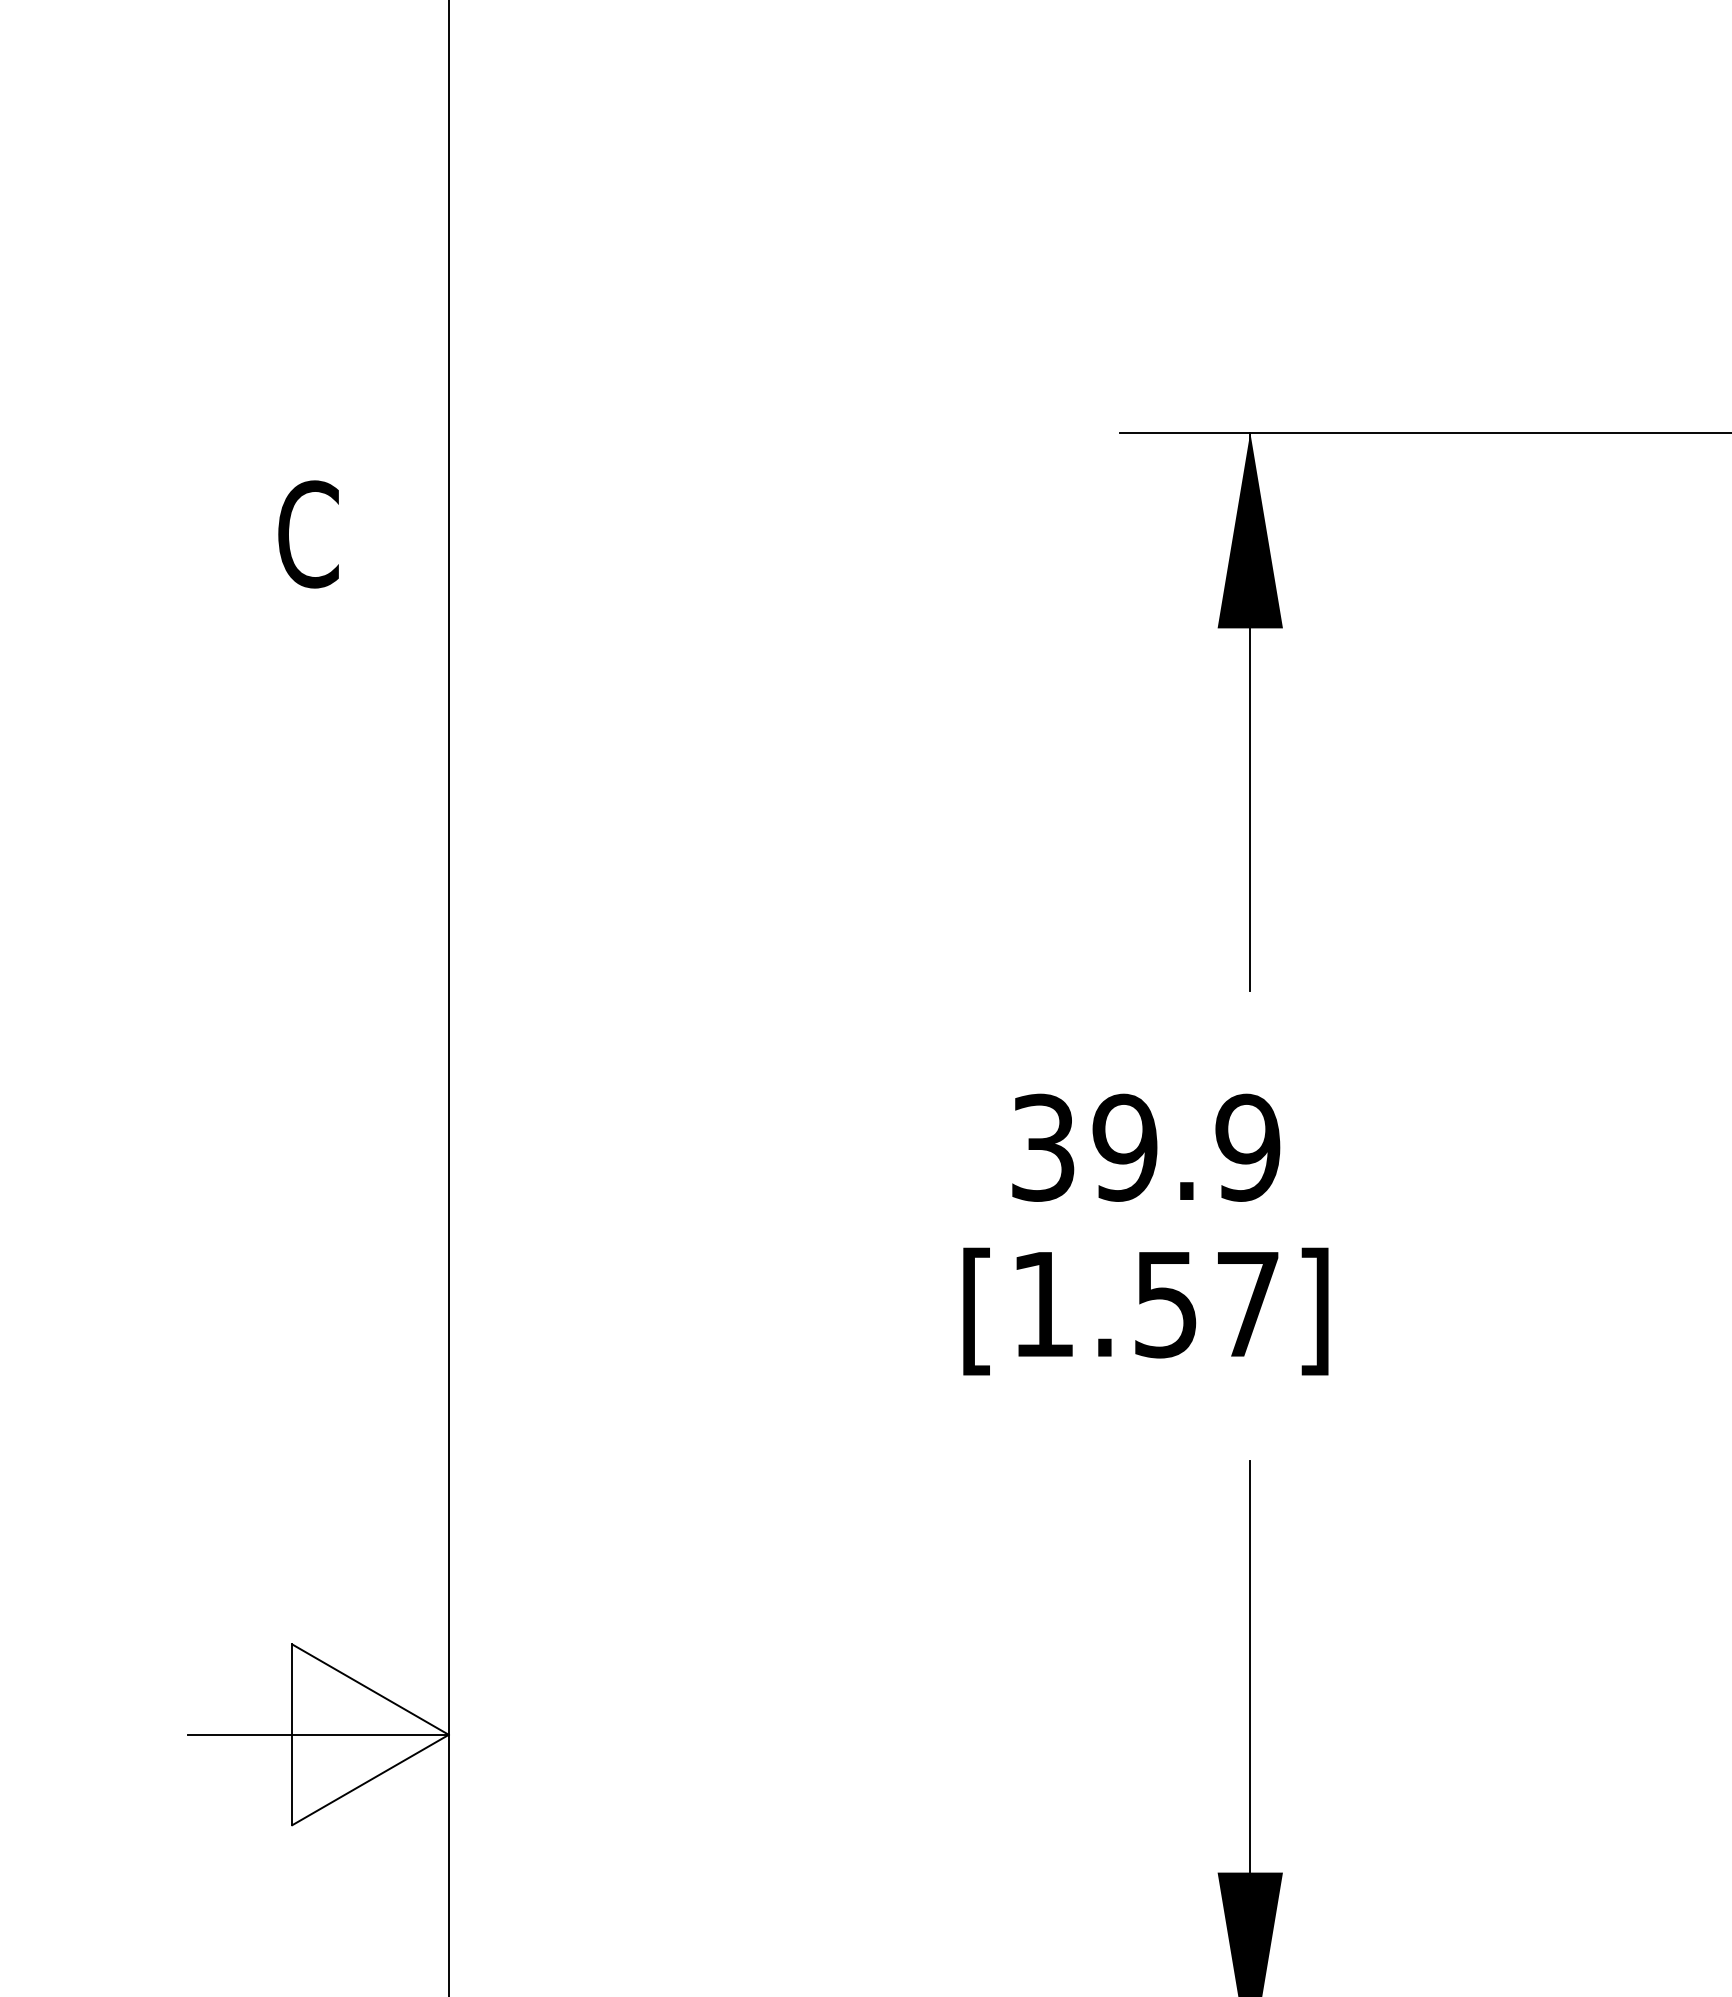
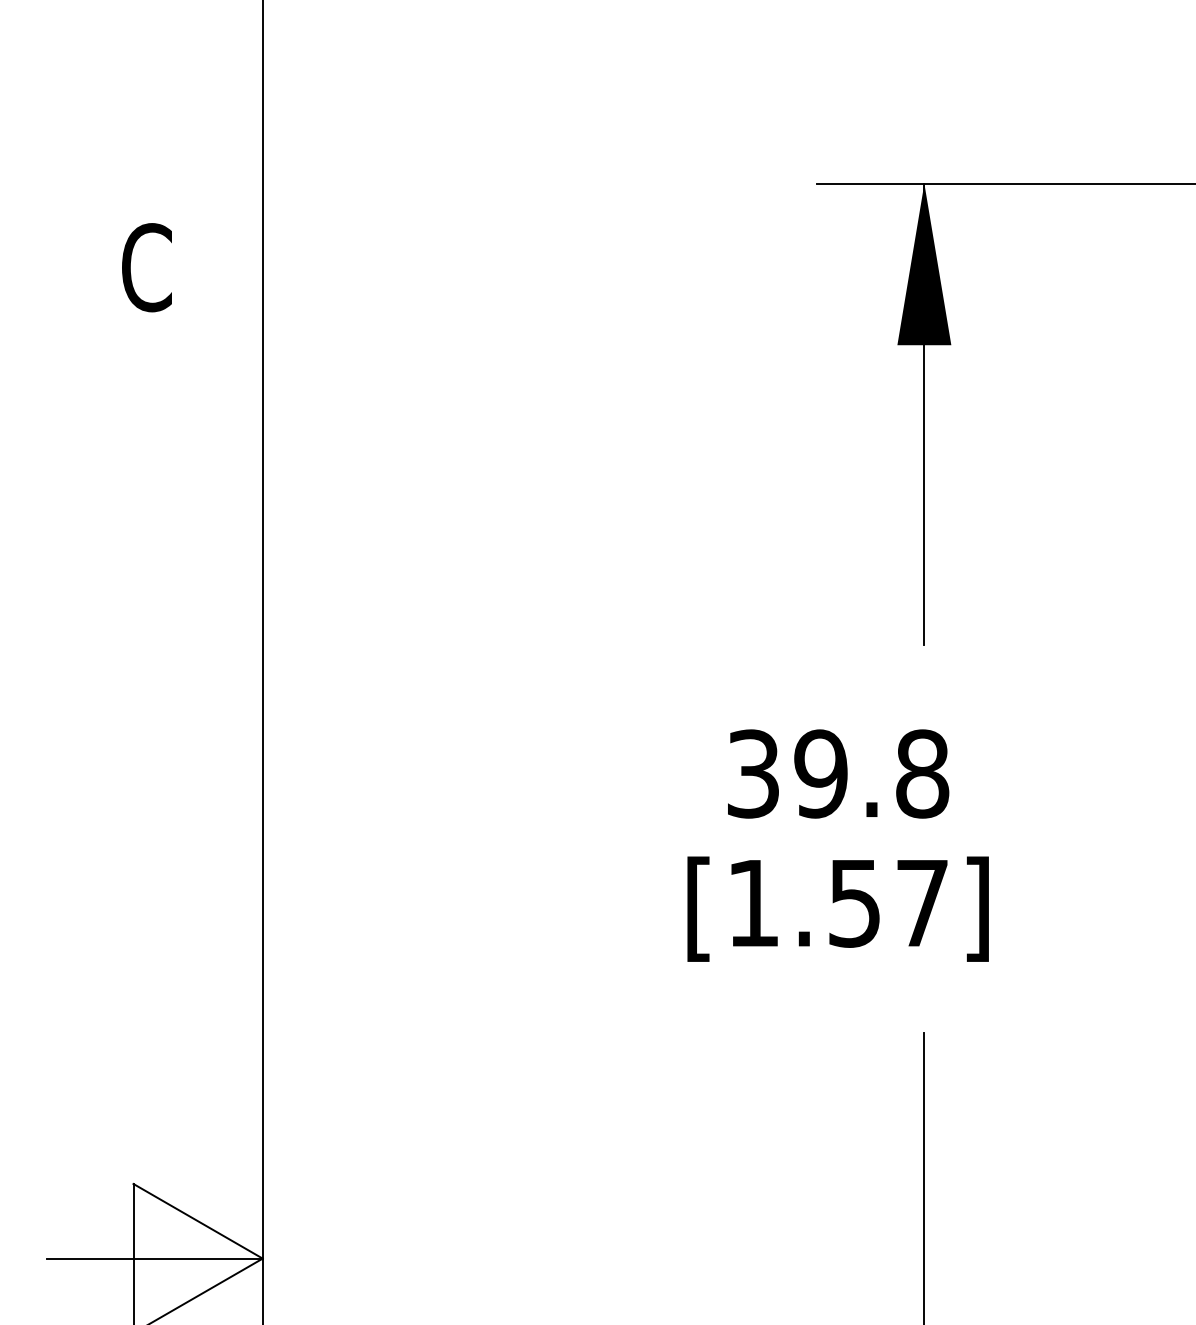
text: (1247, 1147) -> (922, 773), 39.9 -> 39.8

